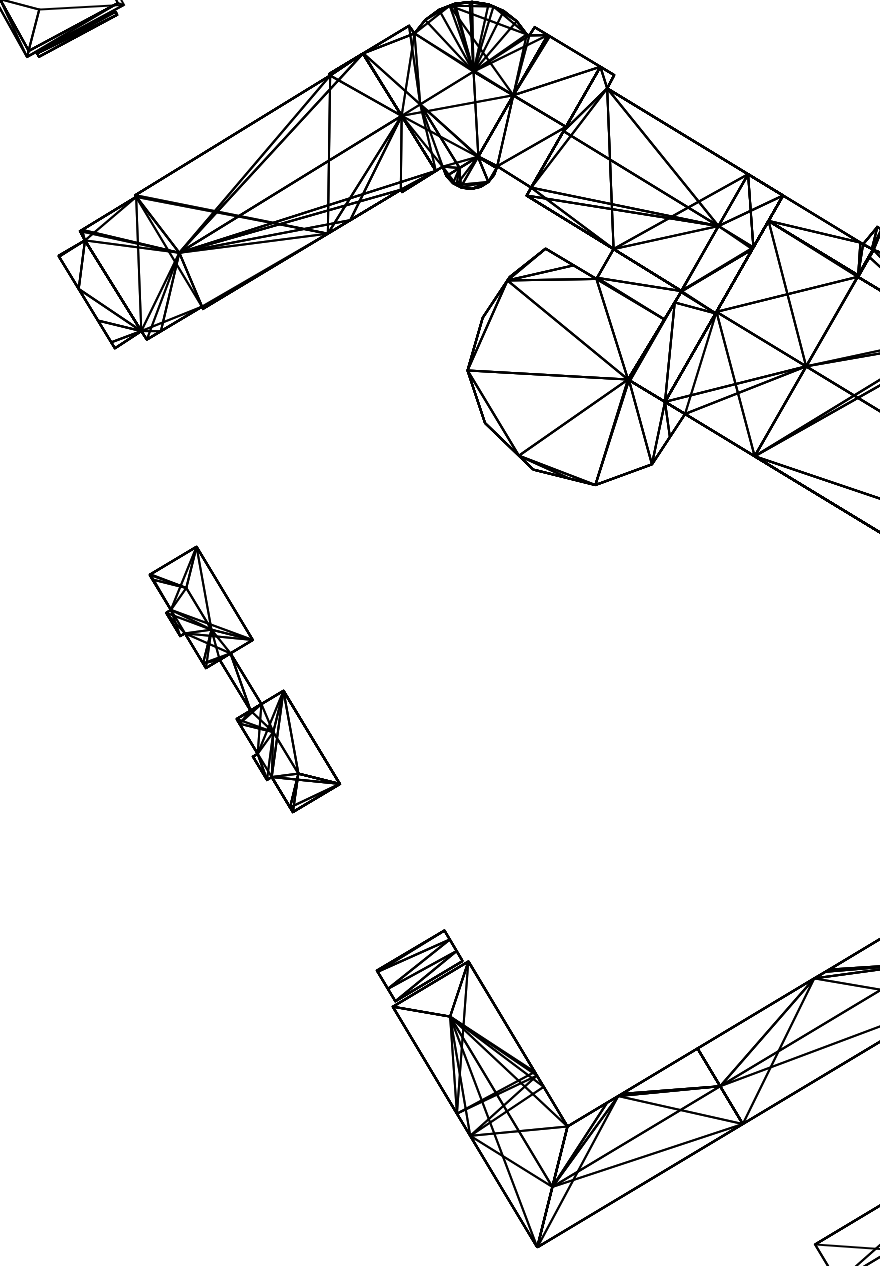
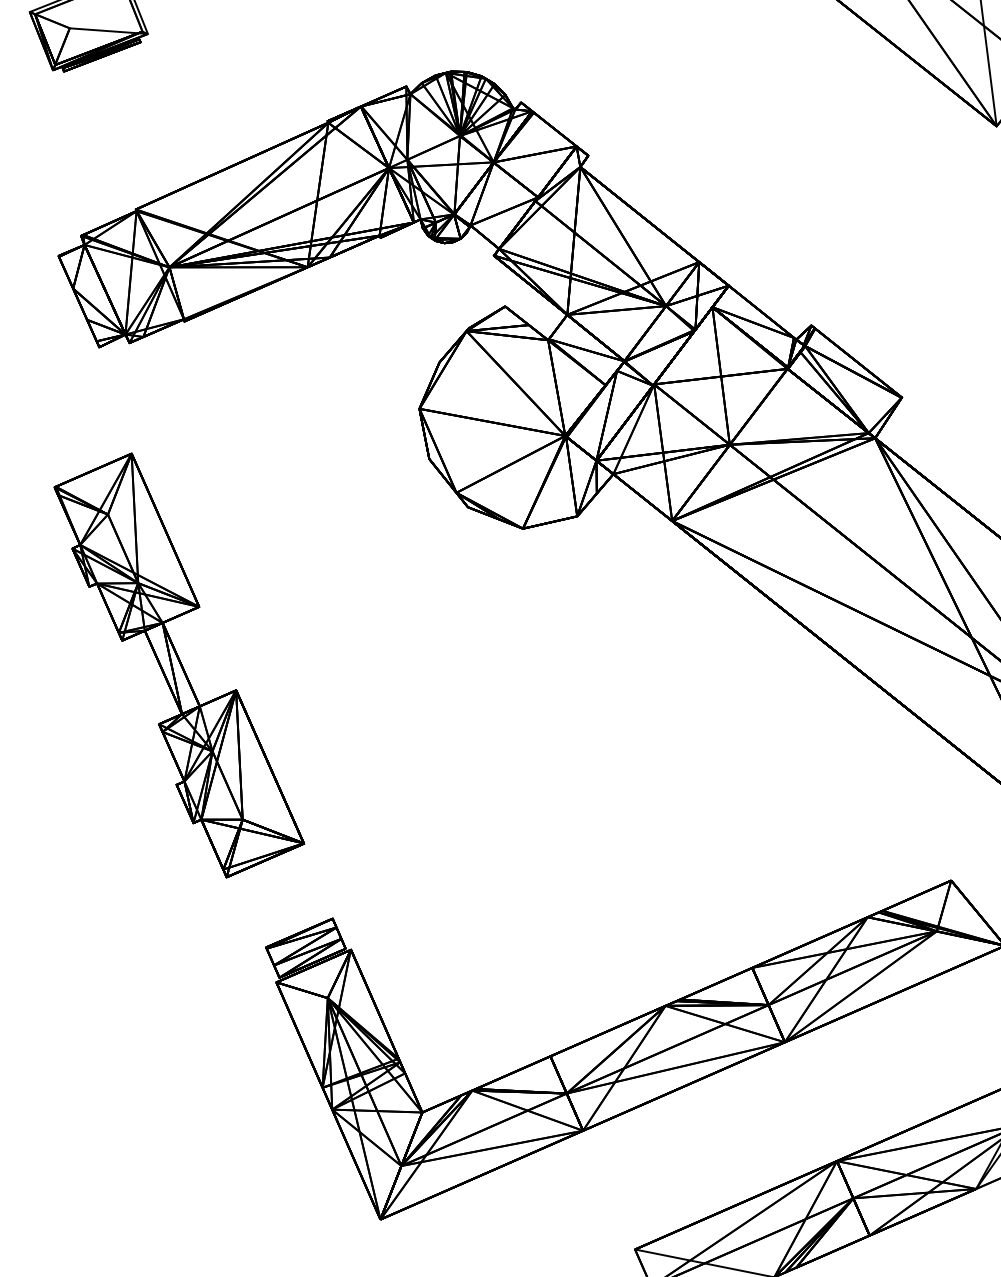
part: (244, 679) -> (179, 665), size x1.67

